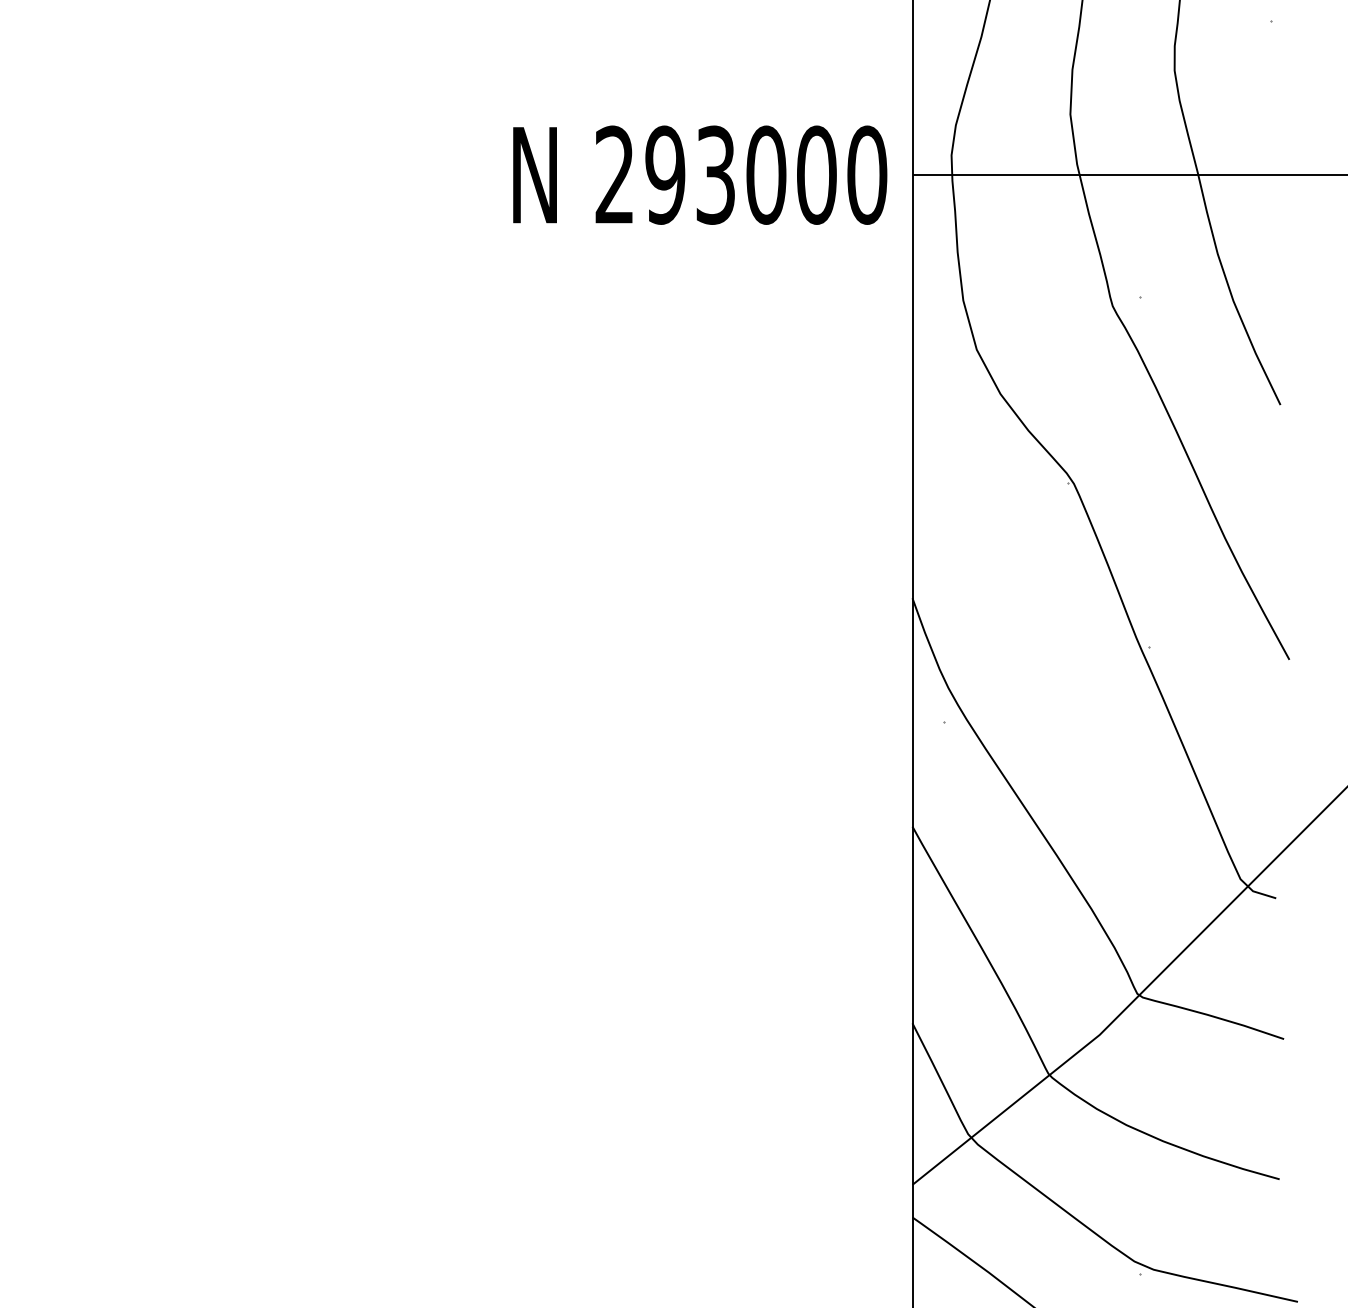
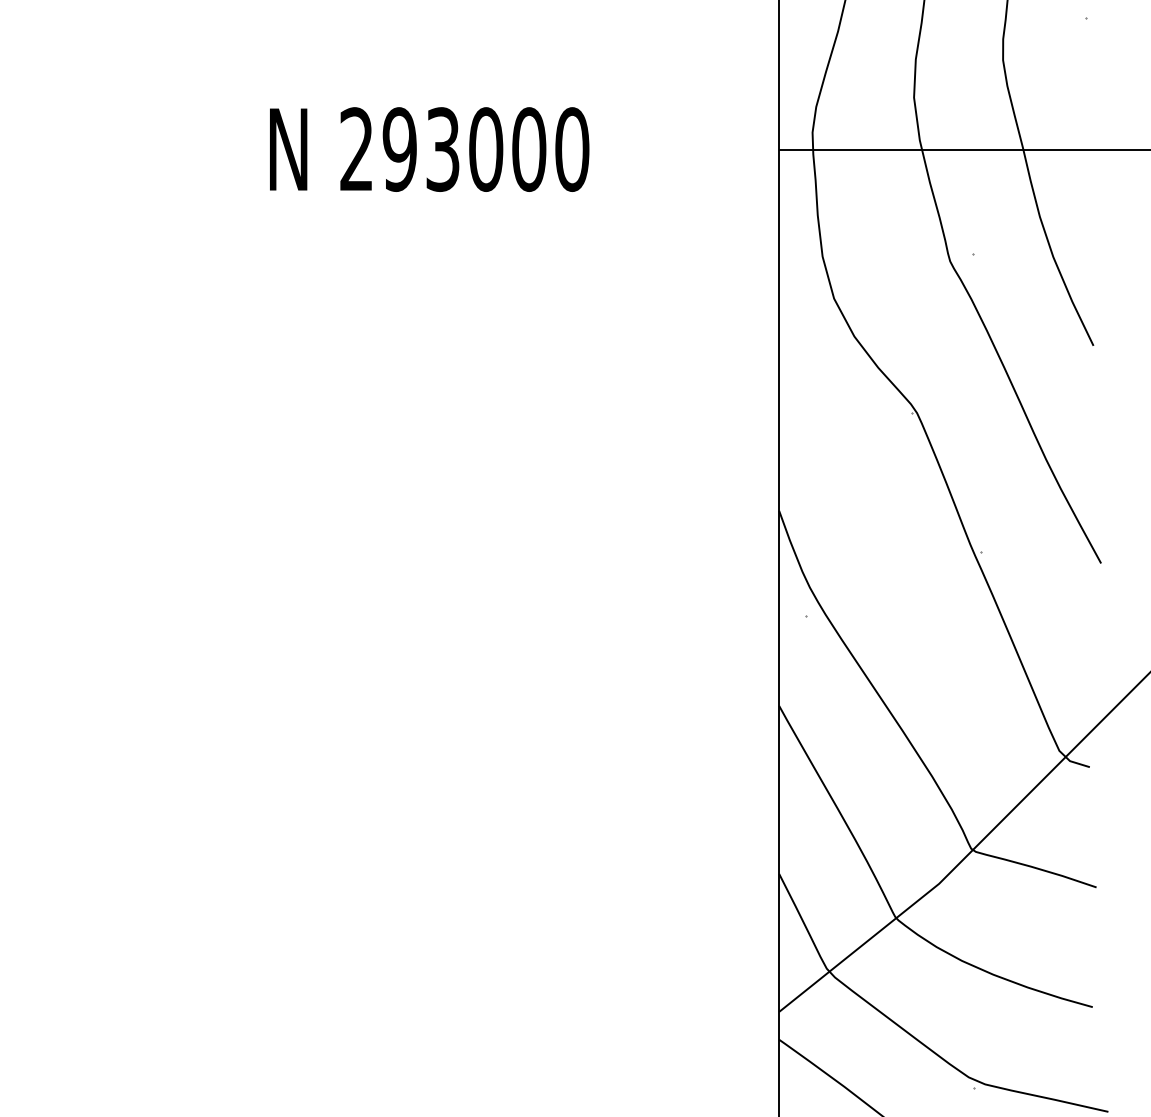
text: (700, 174) -> (429, 148), moved

